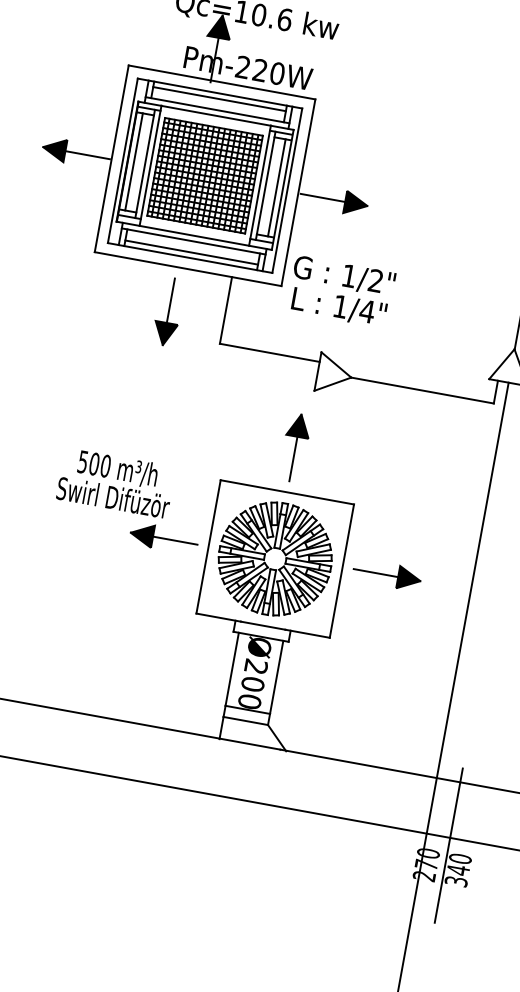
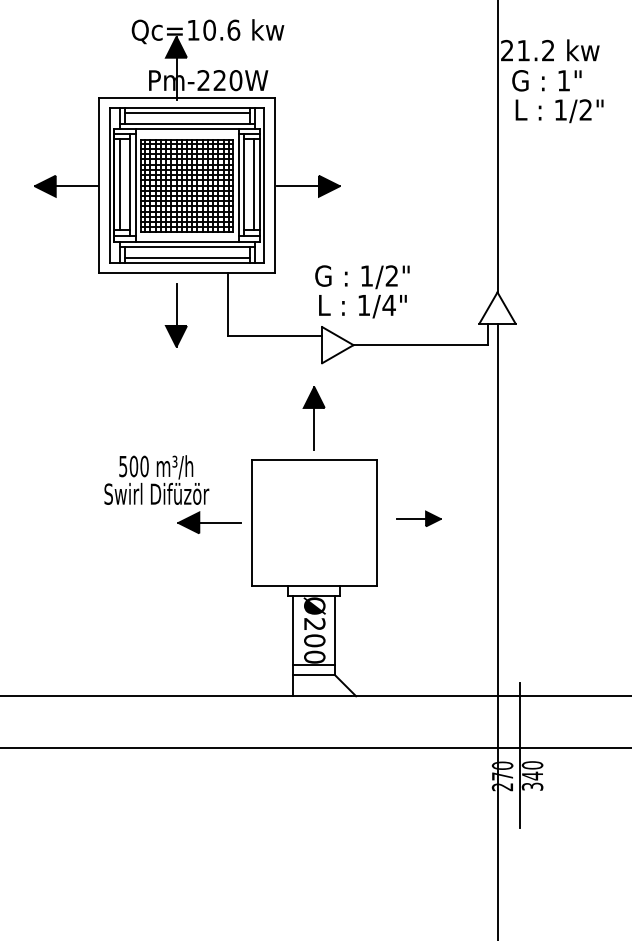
text: (341, 291) -> (362, 291), moved
part: (275, 558) -> (314, 522), removed
part: (386, 574) -> (418, 518), size x0.7

